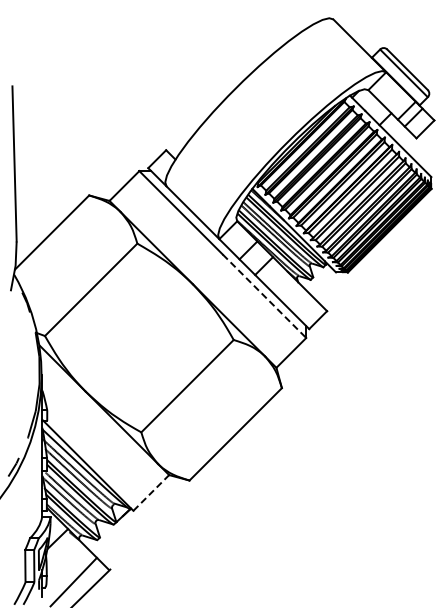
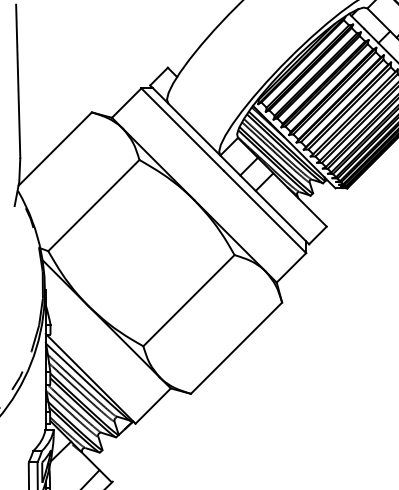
line: (264, 296) -> (264, 212), dashed -> solid
line: (151, 492) -> (153, 405), dashed -> solid

